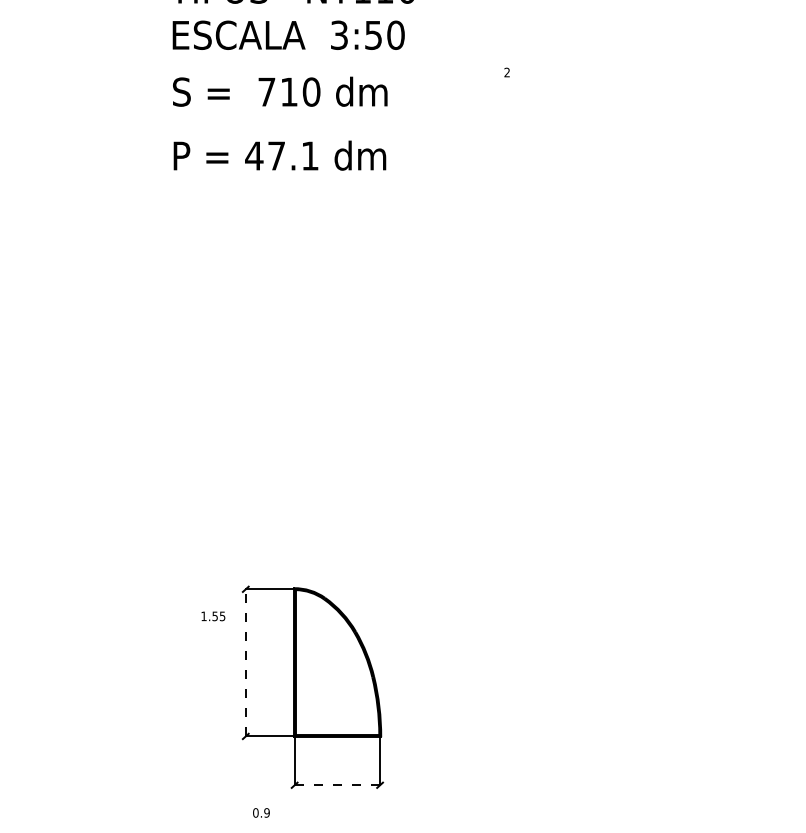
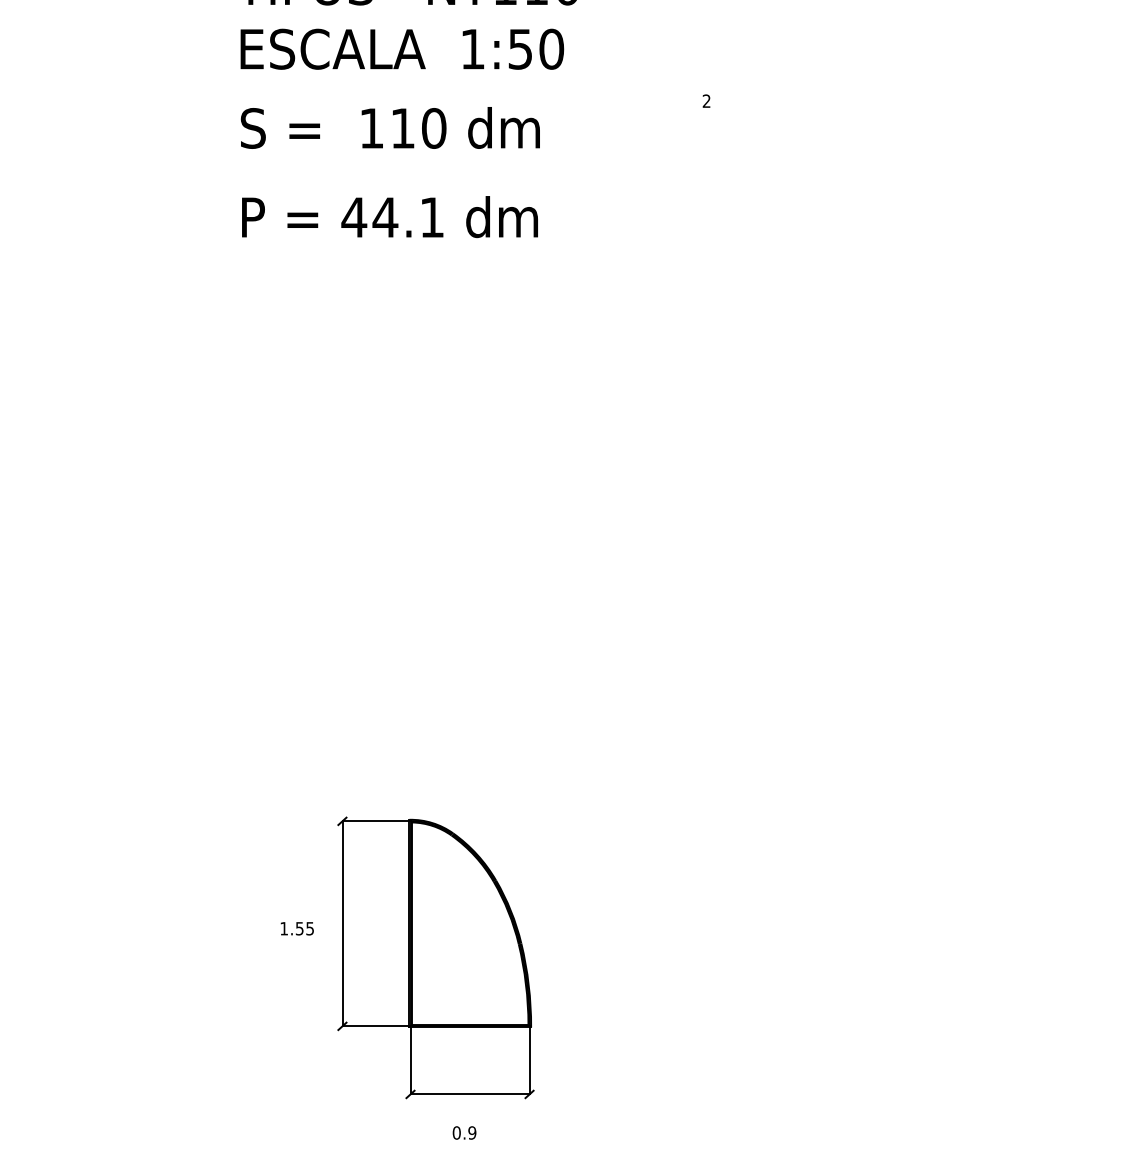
text: (339, 34) -> (473, 48), 3:50 -> 1:50
text: (266, 91) -> (371, 127), 710 -> 110
text: (276, 155) -> (385, 216), 47.1 -> 44.1
text: (213, 616) -> (297, 928), moved
line: (245, 662) -> (342, 923), dashed -> solid
line: (337, 785) -> (470, 1094), dashed -> solid
text: (261, 812) -> (464, 1132), moved

